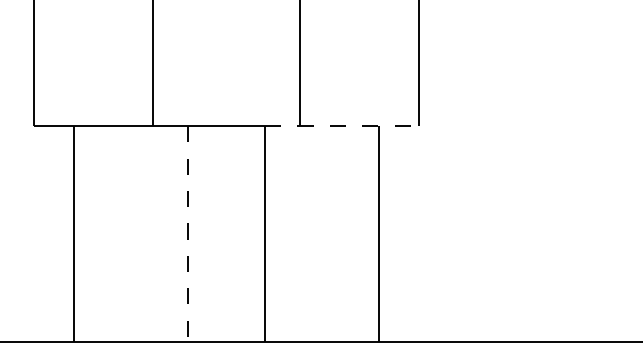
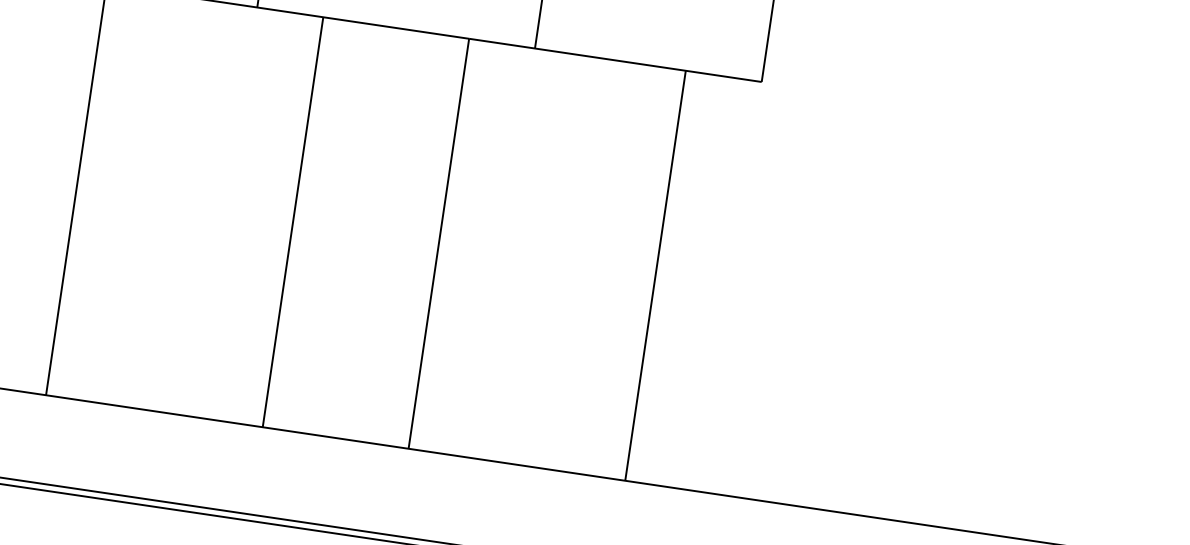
line: (342, 126) -> (615, 60), dashed -> solid
line: (188, 234) -> (293, 222), dashed -> solid

